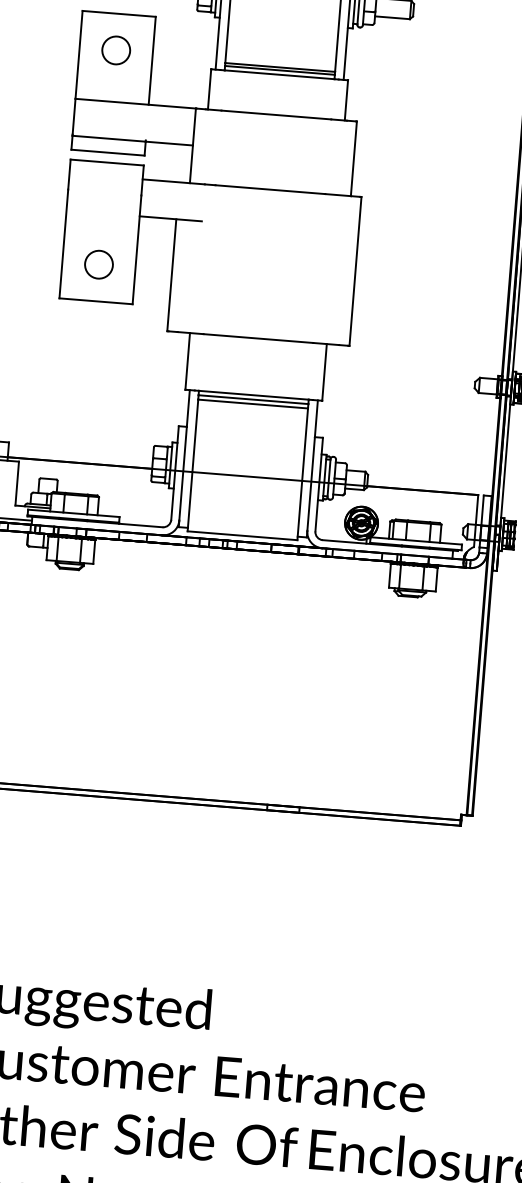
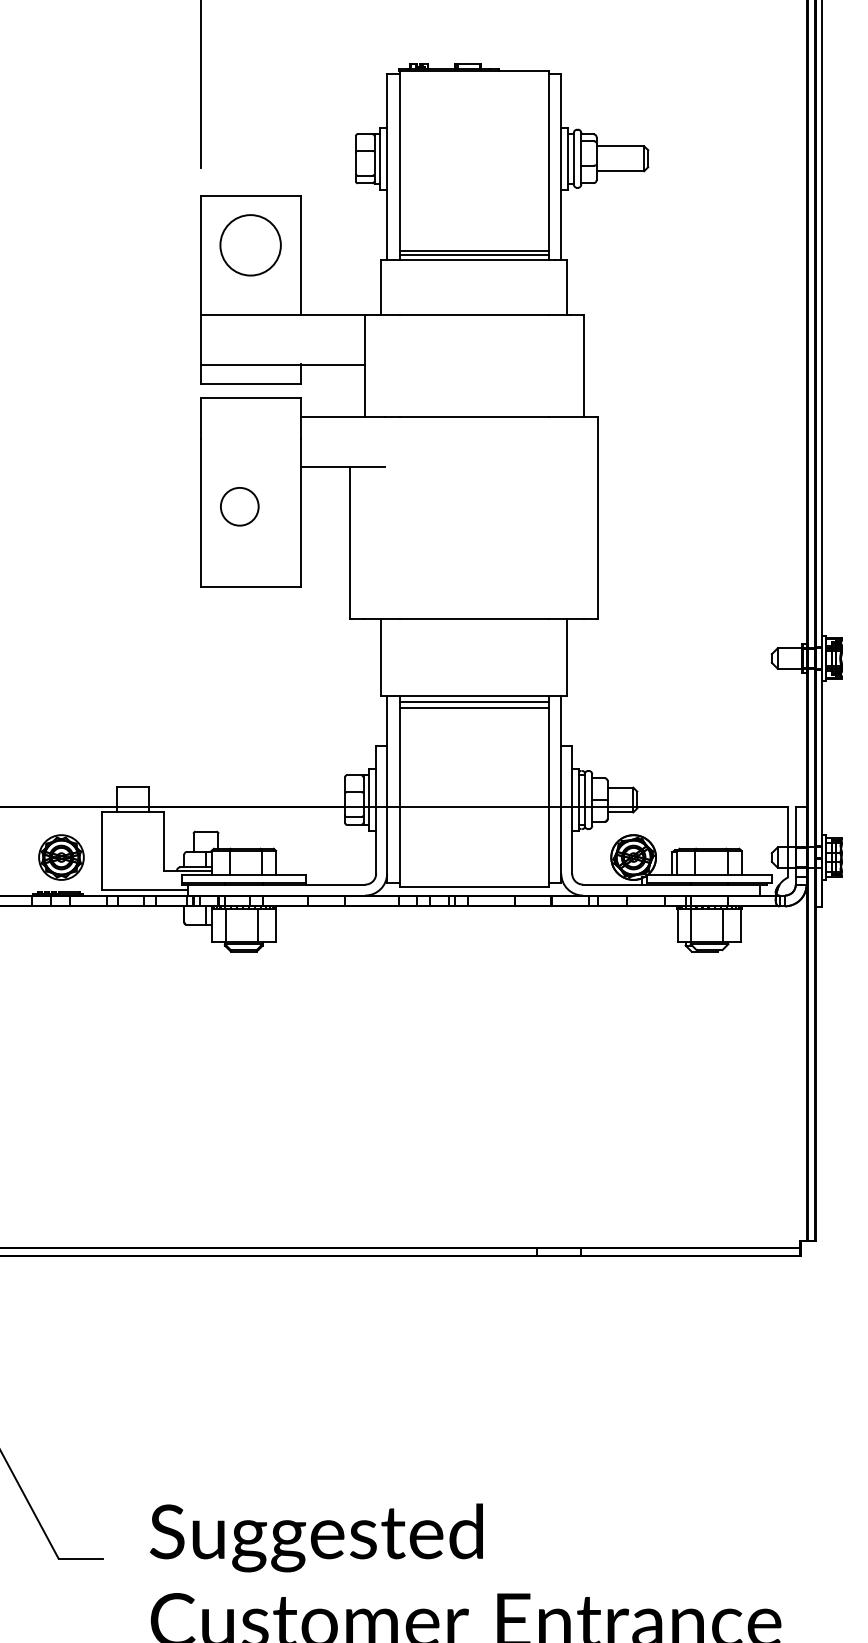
circle: (116, 50) -> (250, 245), size x1.6
circle: (98, 264) -> (239, 506), moved

